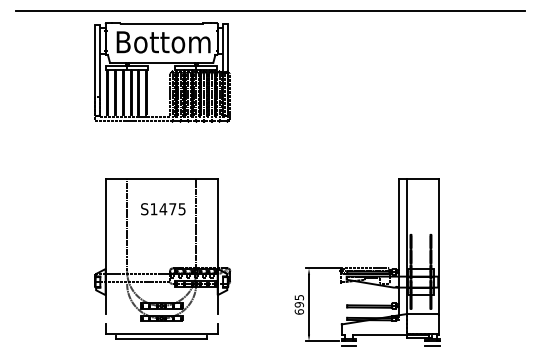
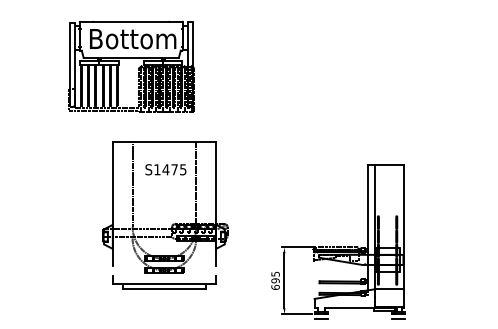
line: (270, 10) -> (249, 9), removed
part: (169, 73) -> (138, 67), moved
part: (171, 267) -> (173, 223), moved

